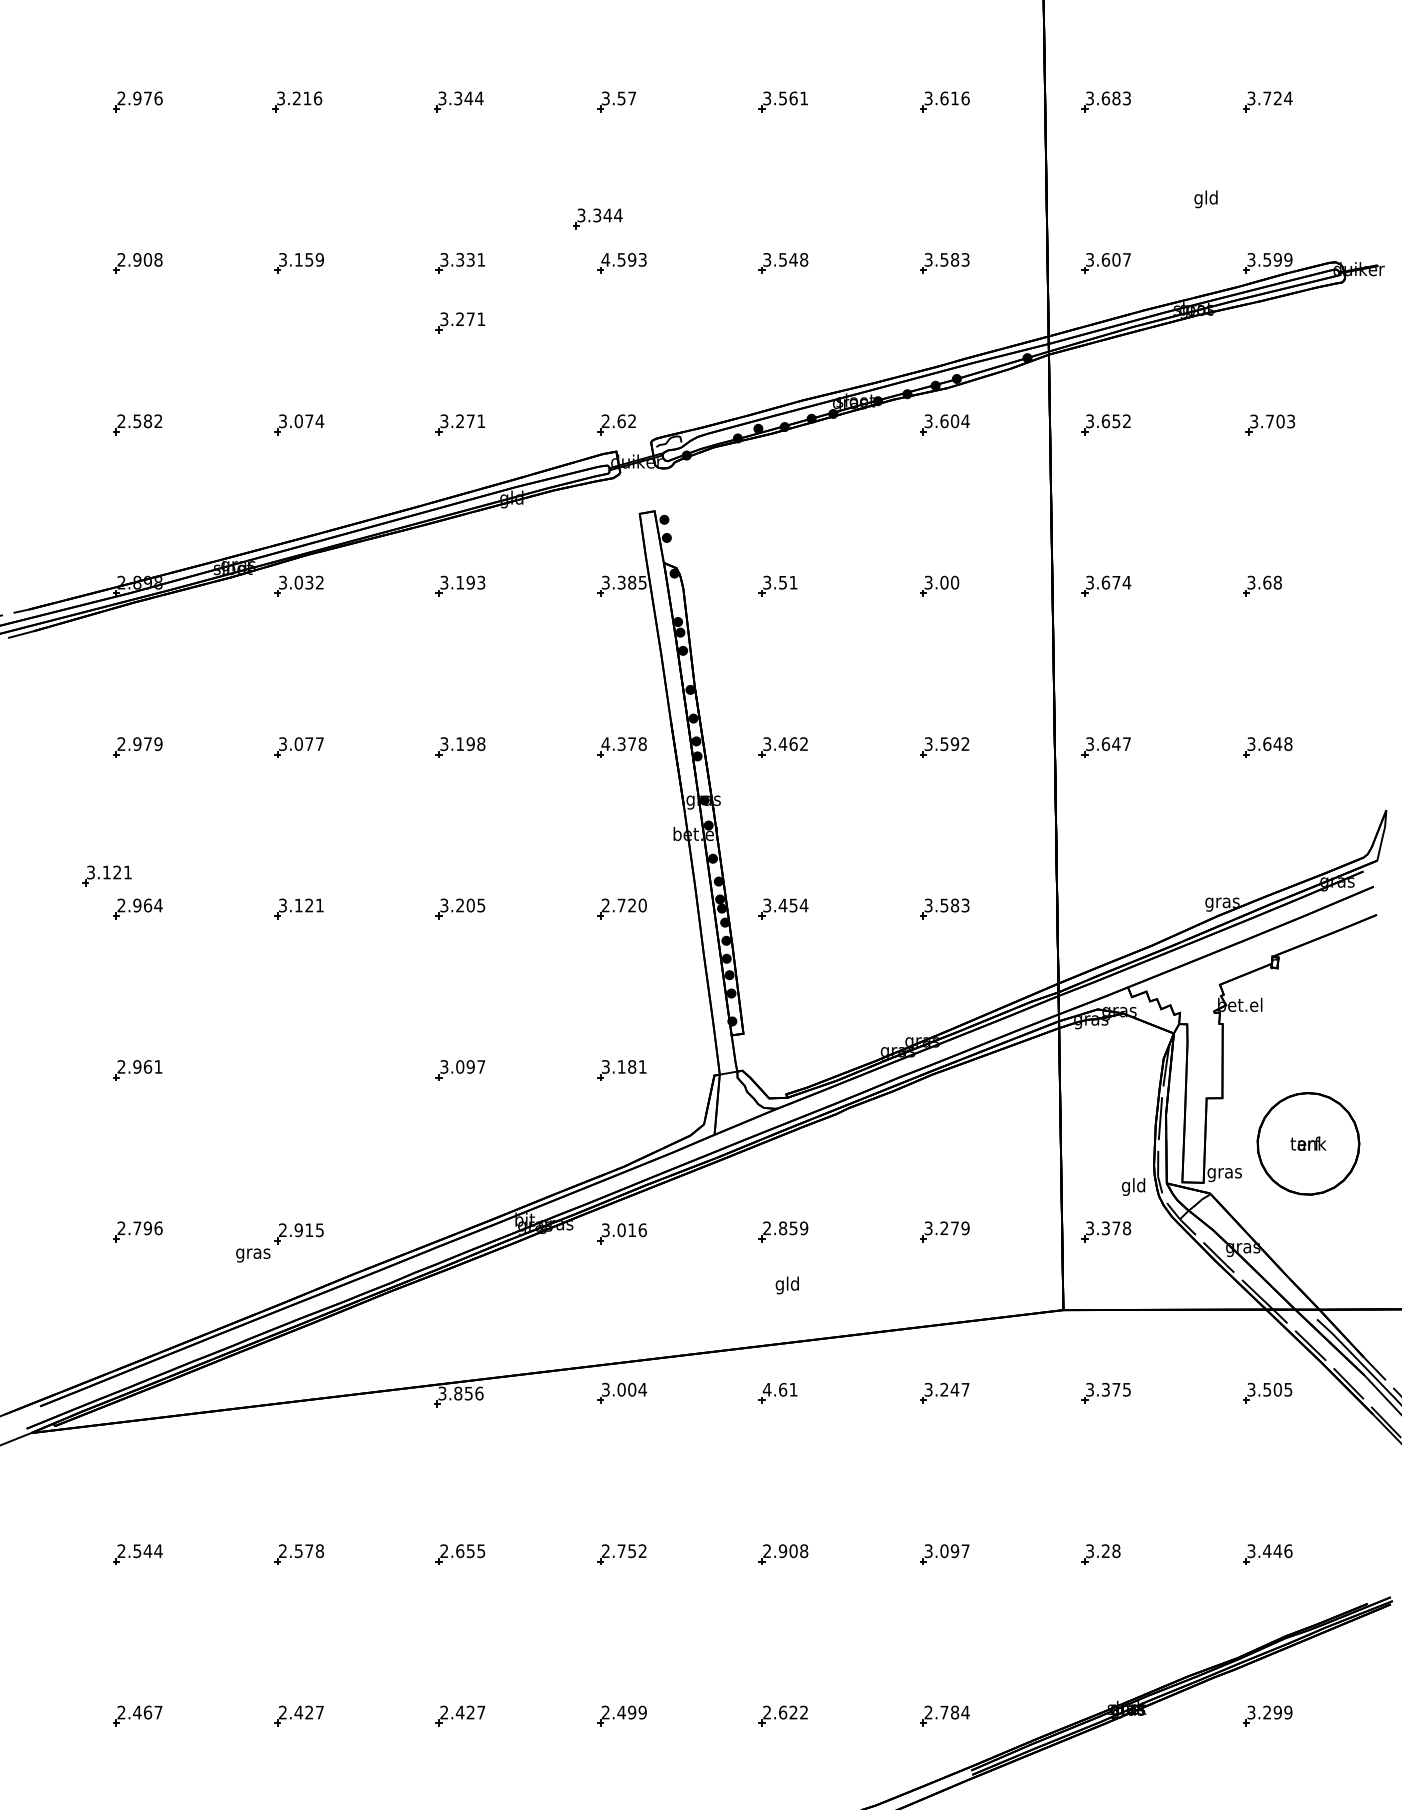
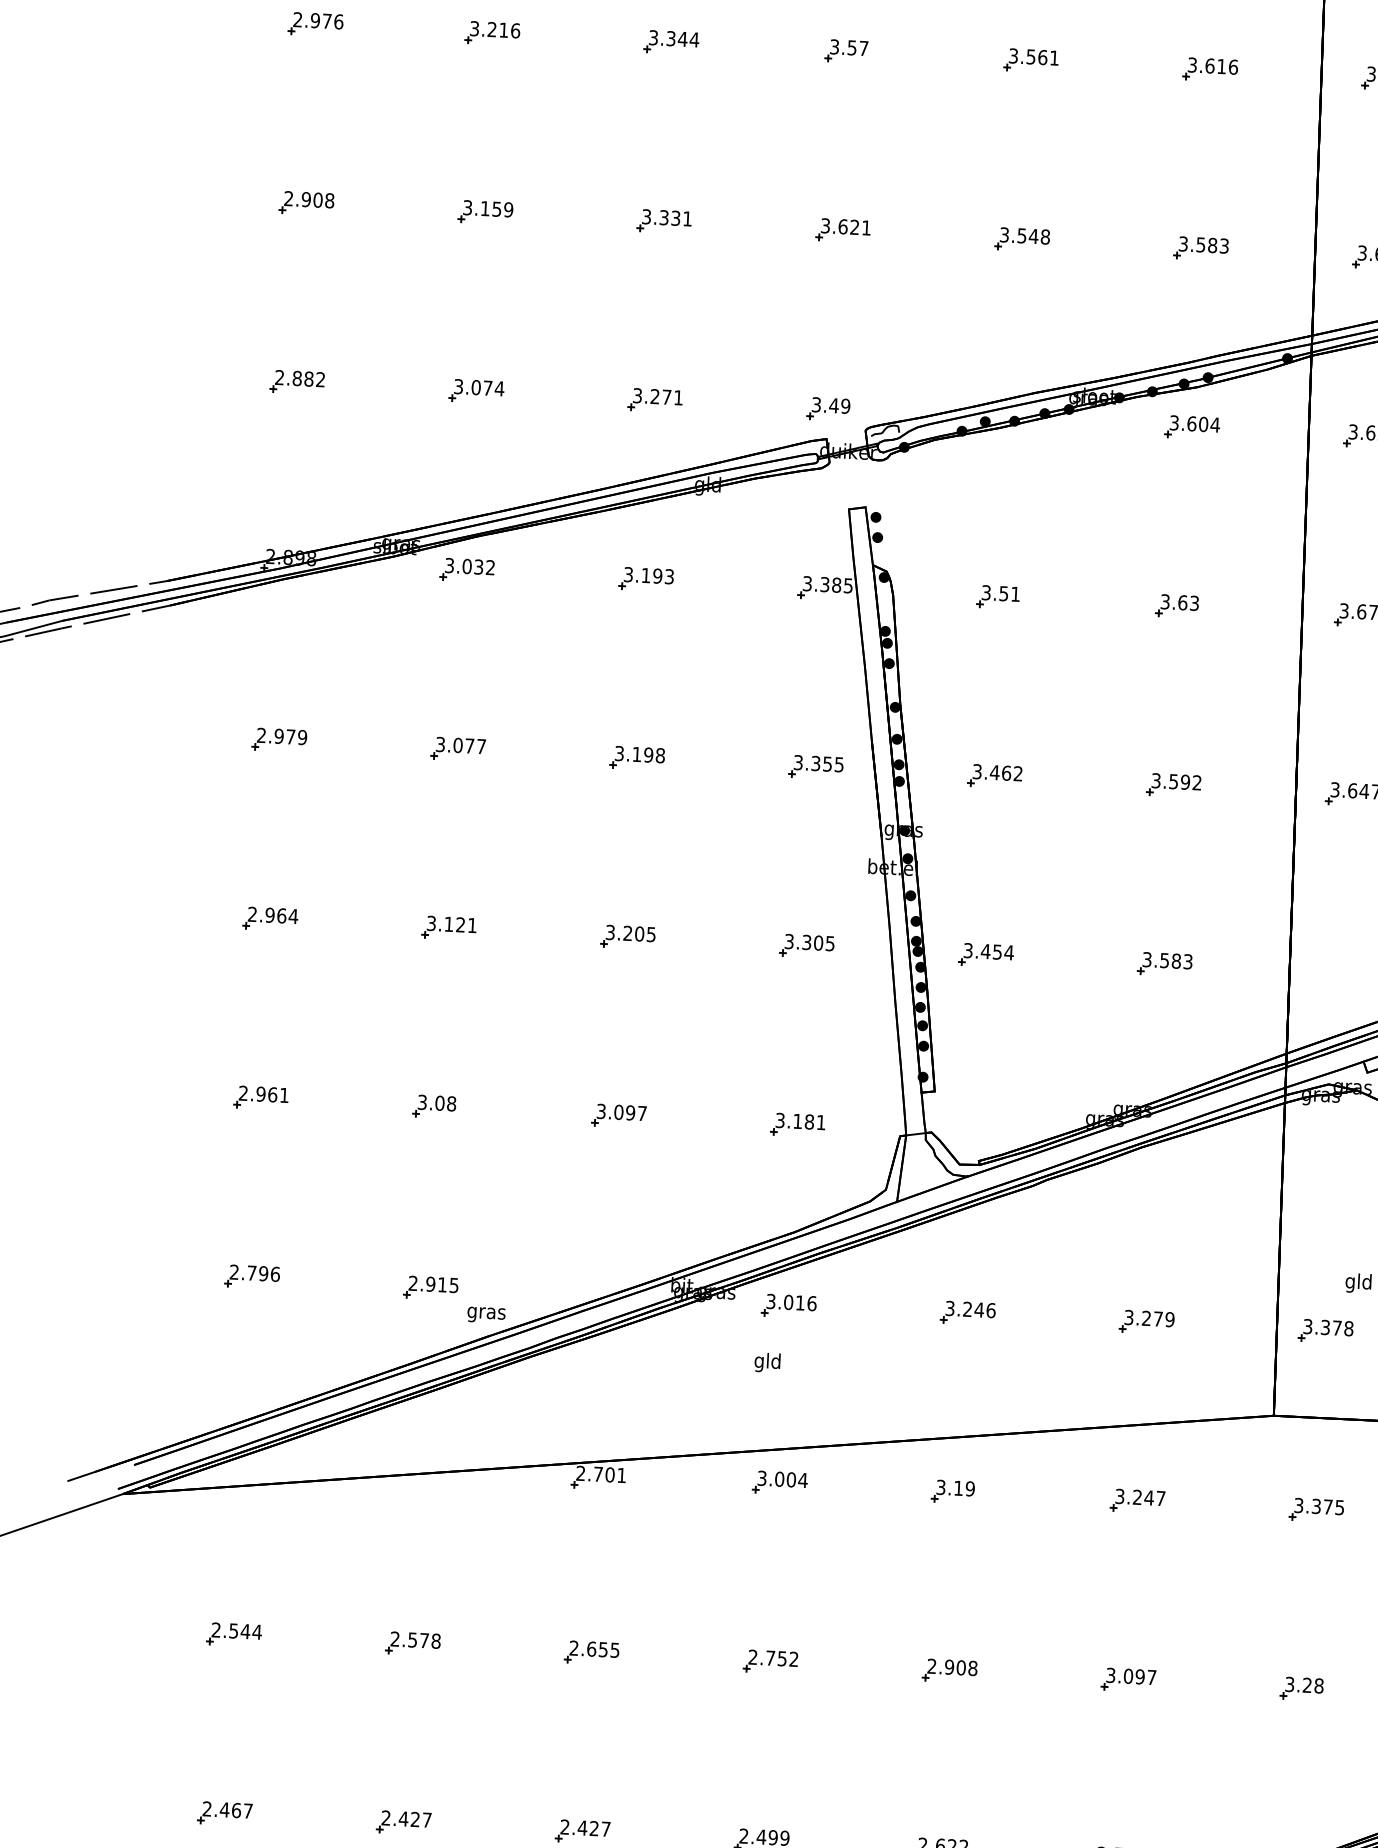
part: (597, 218) -> (818, 179), removed
text: (623, 259) -> (845, 226), 4.593 -> 3.621
part: (460, 322) -> (661, 287), removed
text: (137, 421) -> (297, 378), 2.582 -> 2.882
text: (618, 421) -> (830, 405), 2.62 -> 3.49
text: (949, 582) -> (1188, 602), 3.00 -> 3.63
text: (623, 744) -> (818, 764), 4.378 -> 3.355
part: (106, 875) -> (237, 880), removed
text: (623, 905) -> (808, 942), 2.720 -> 3.305
part: (293, 1070) -> (433, 1106), added
text: (785, 1228) -> (970, 1309), 2.859 -> 3.246
text: (253, 1255) -> (486, 1315), moved
text: (786, 1285) -> (766, 1362), moved
text: (779, 1389) -> (954, 1487), 4.61 -> 3.19
text: (460, 1393) -> (600, 1474), 3.856 -> 2.701

